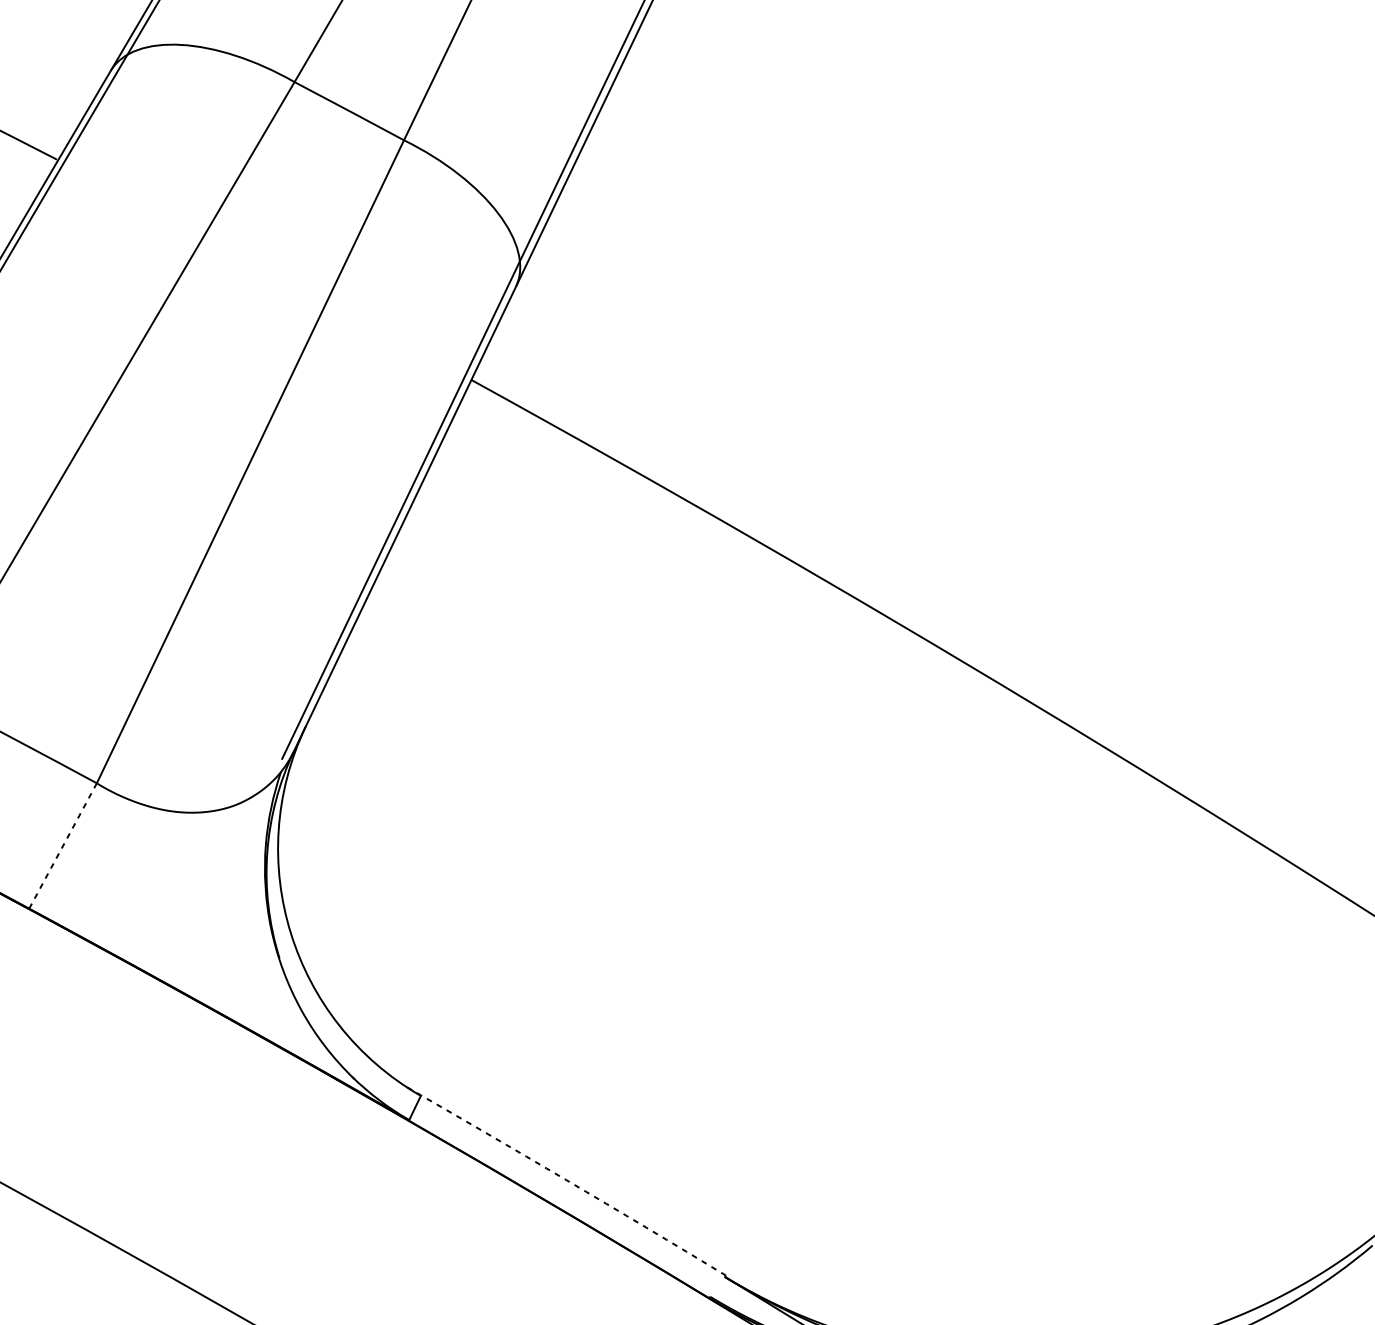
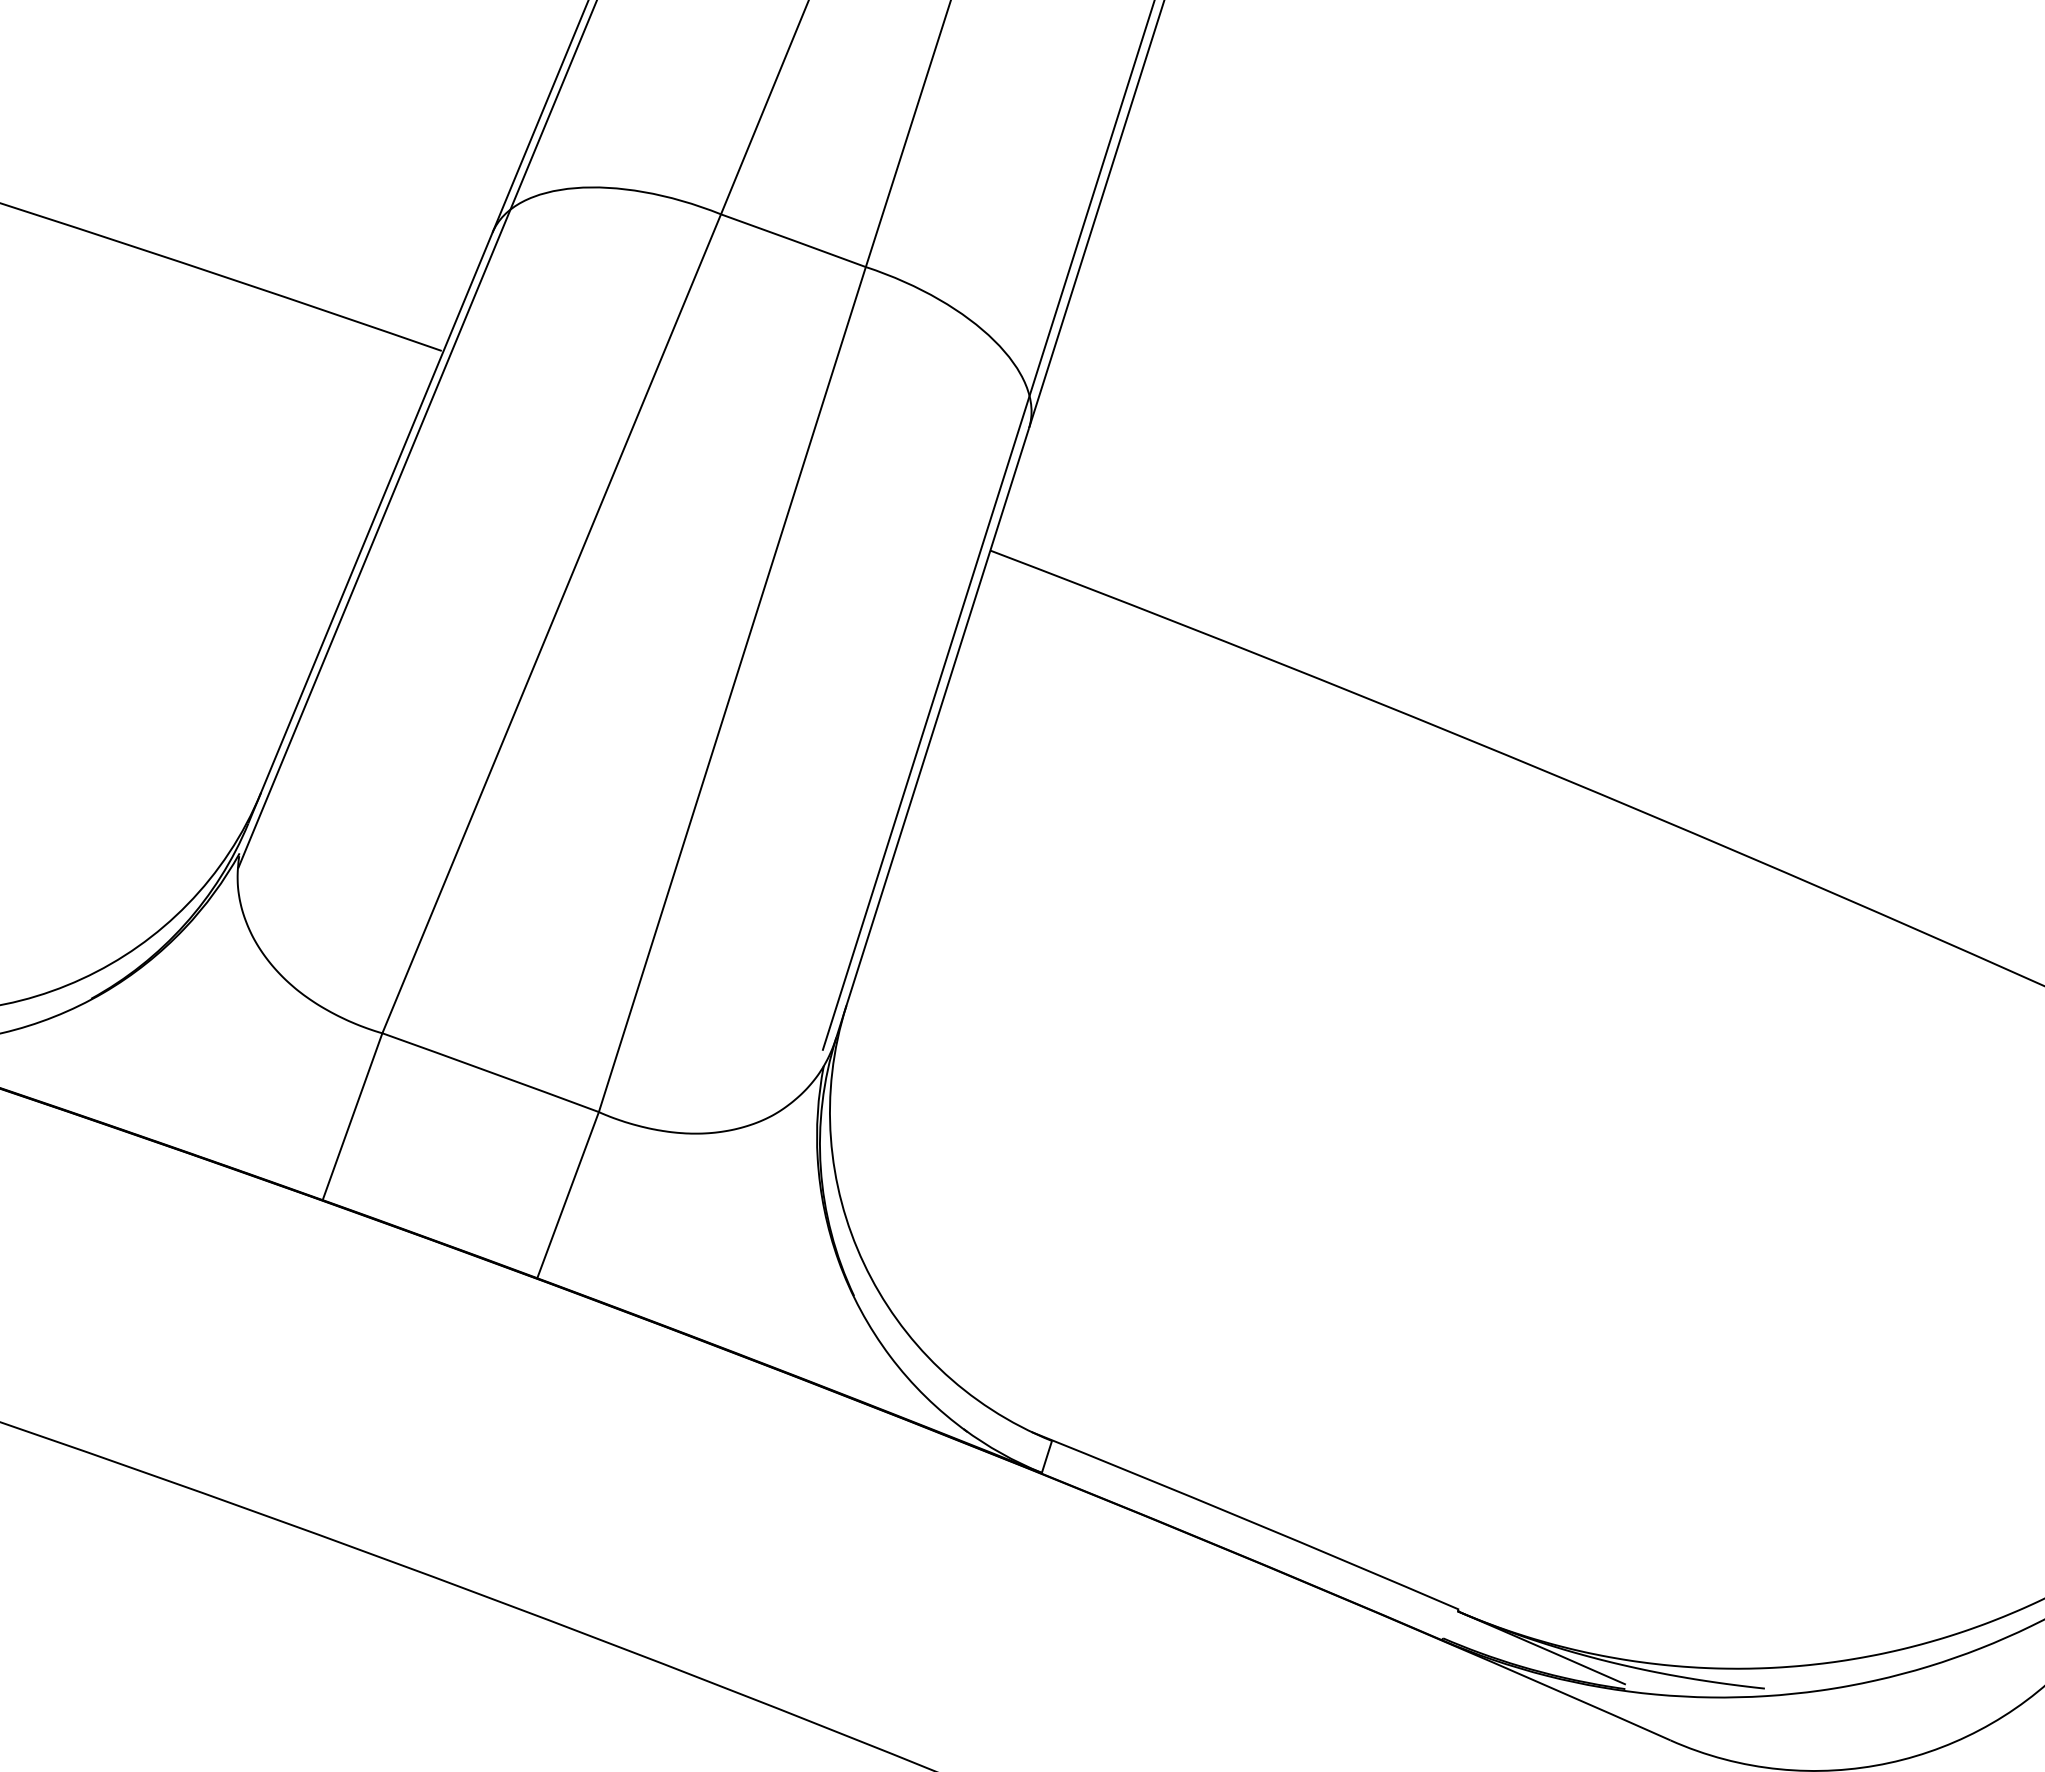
line: (63, 846) -> (568, 1195), dashed -> solid
arc: (566, 1180) -> (1245, 1519), dashed -> solid

